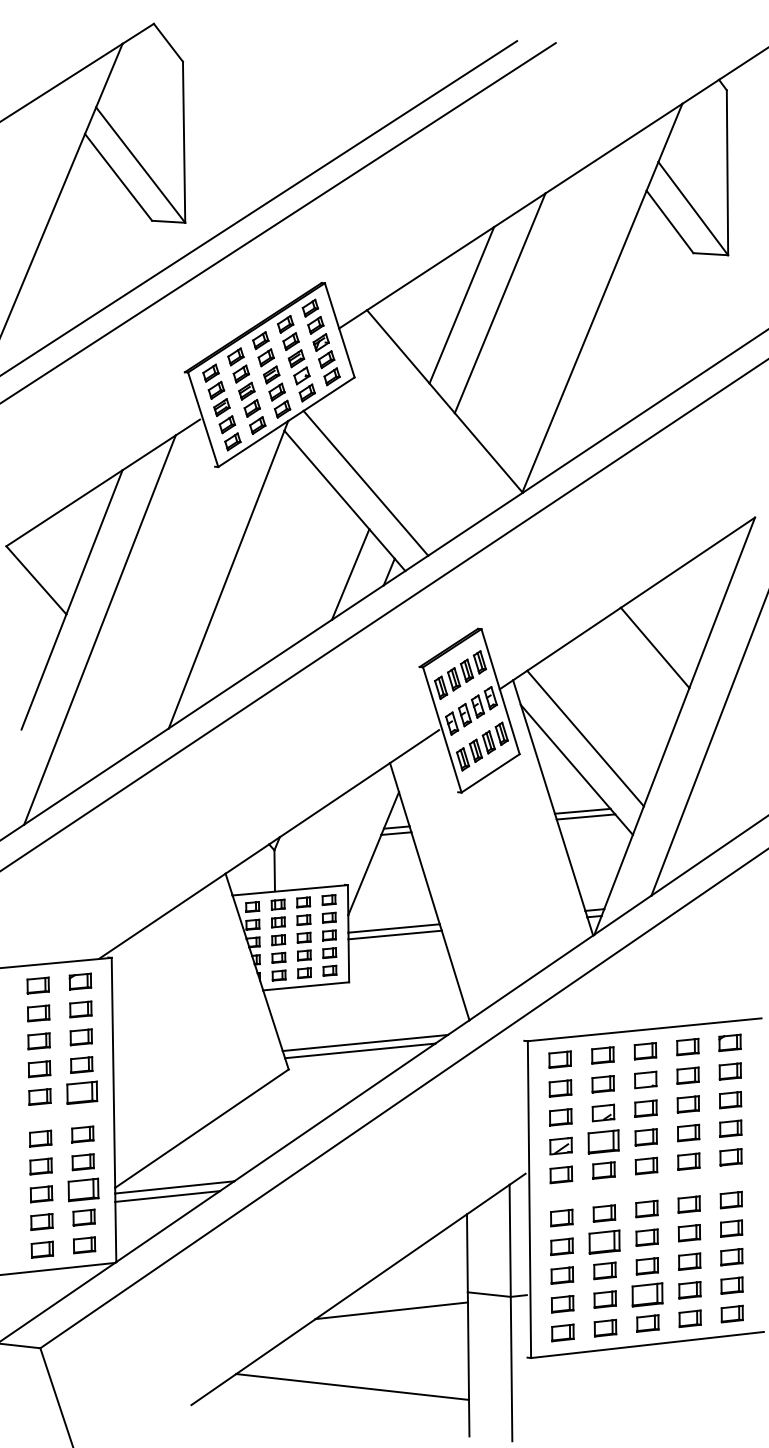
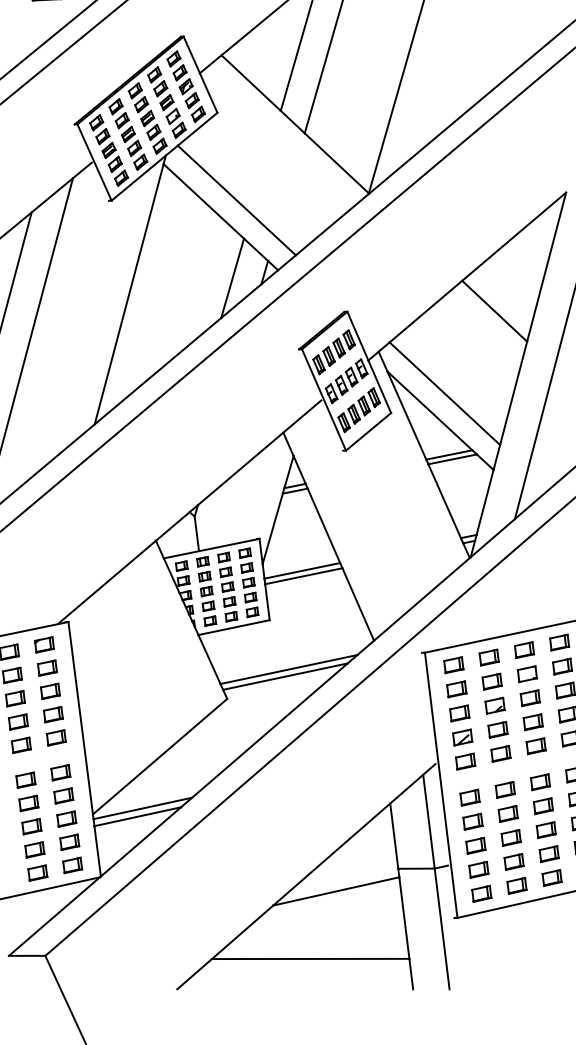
part: (81, 1092) -> (55, 737), size x0.71
part: (603, 1141) -> (497, 729), size x0.71
part: (83, 1189) -> (66, 818), size x0.71
part: (604, 1242) -> (508, 814), size x0.71
part: (647, 1294) -> (549, 853), size x0.71

